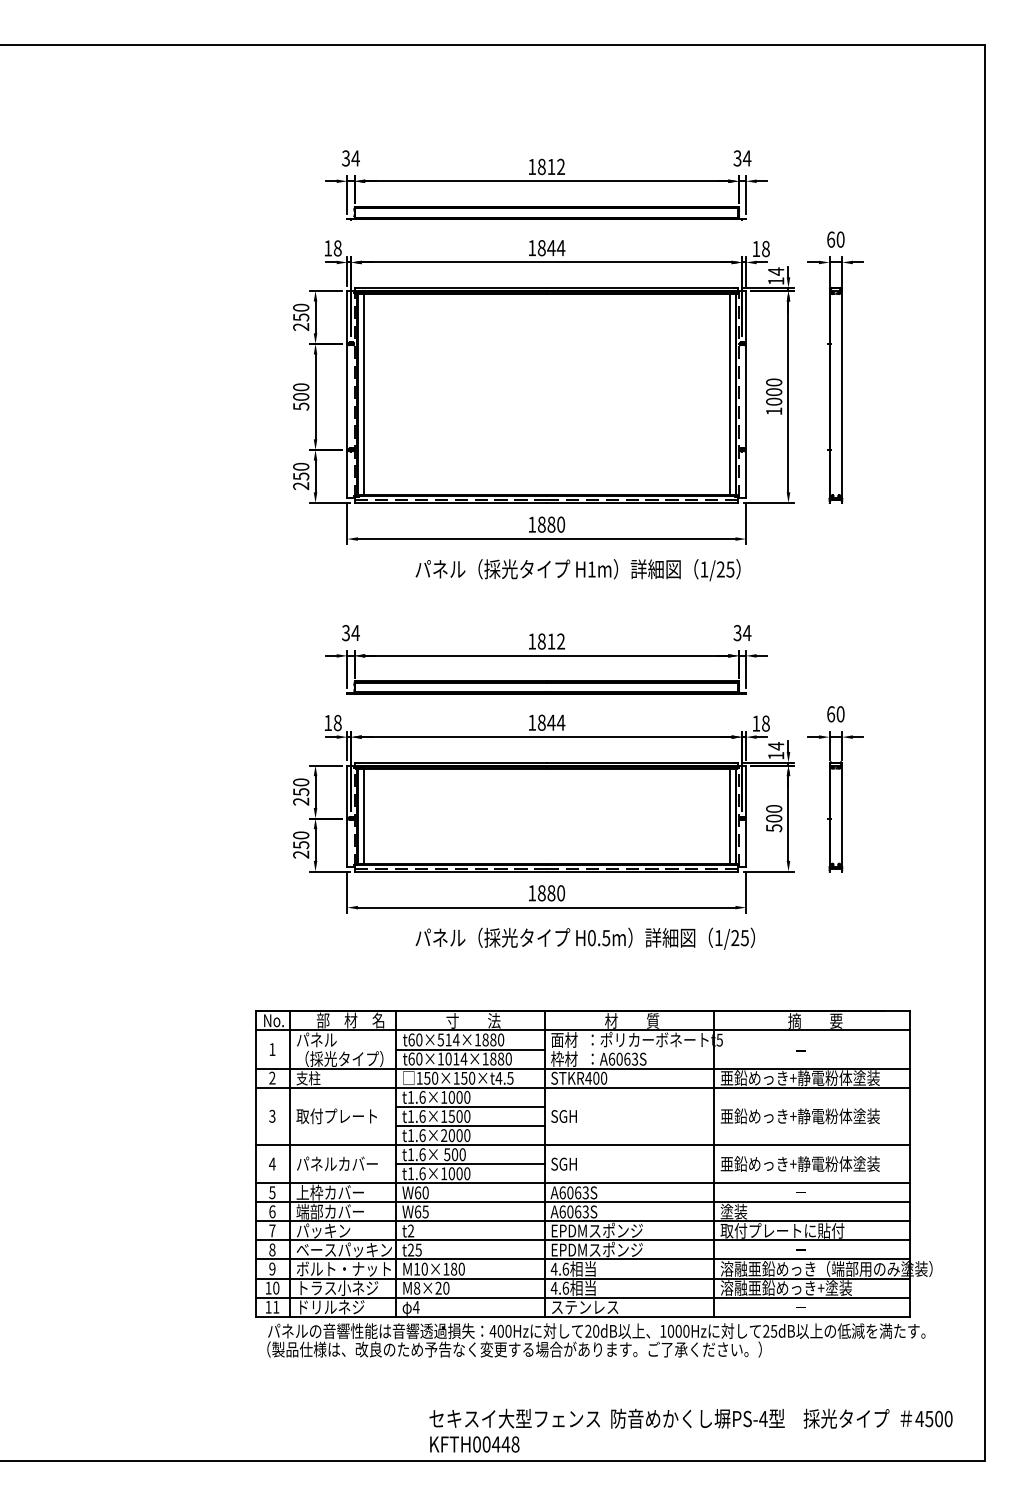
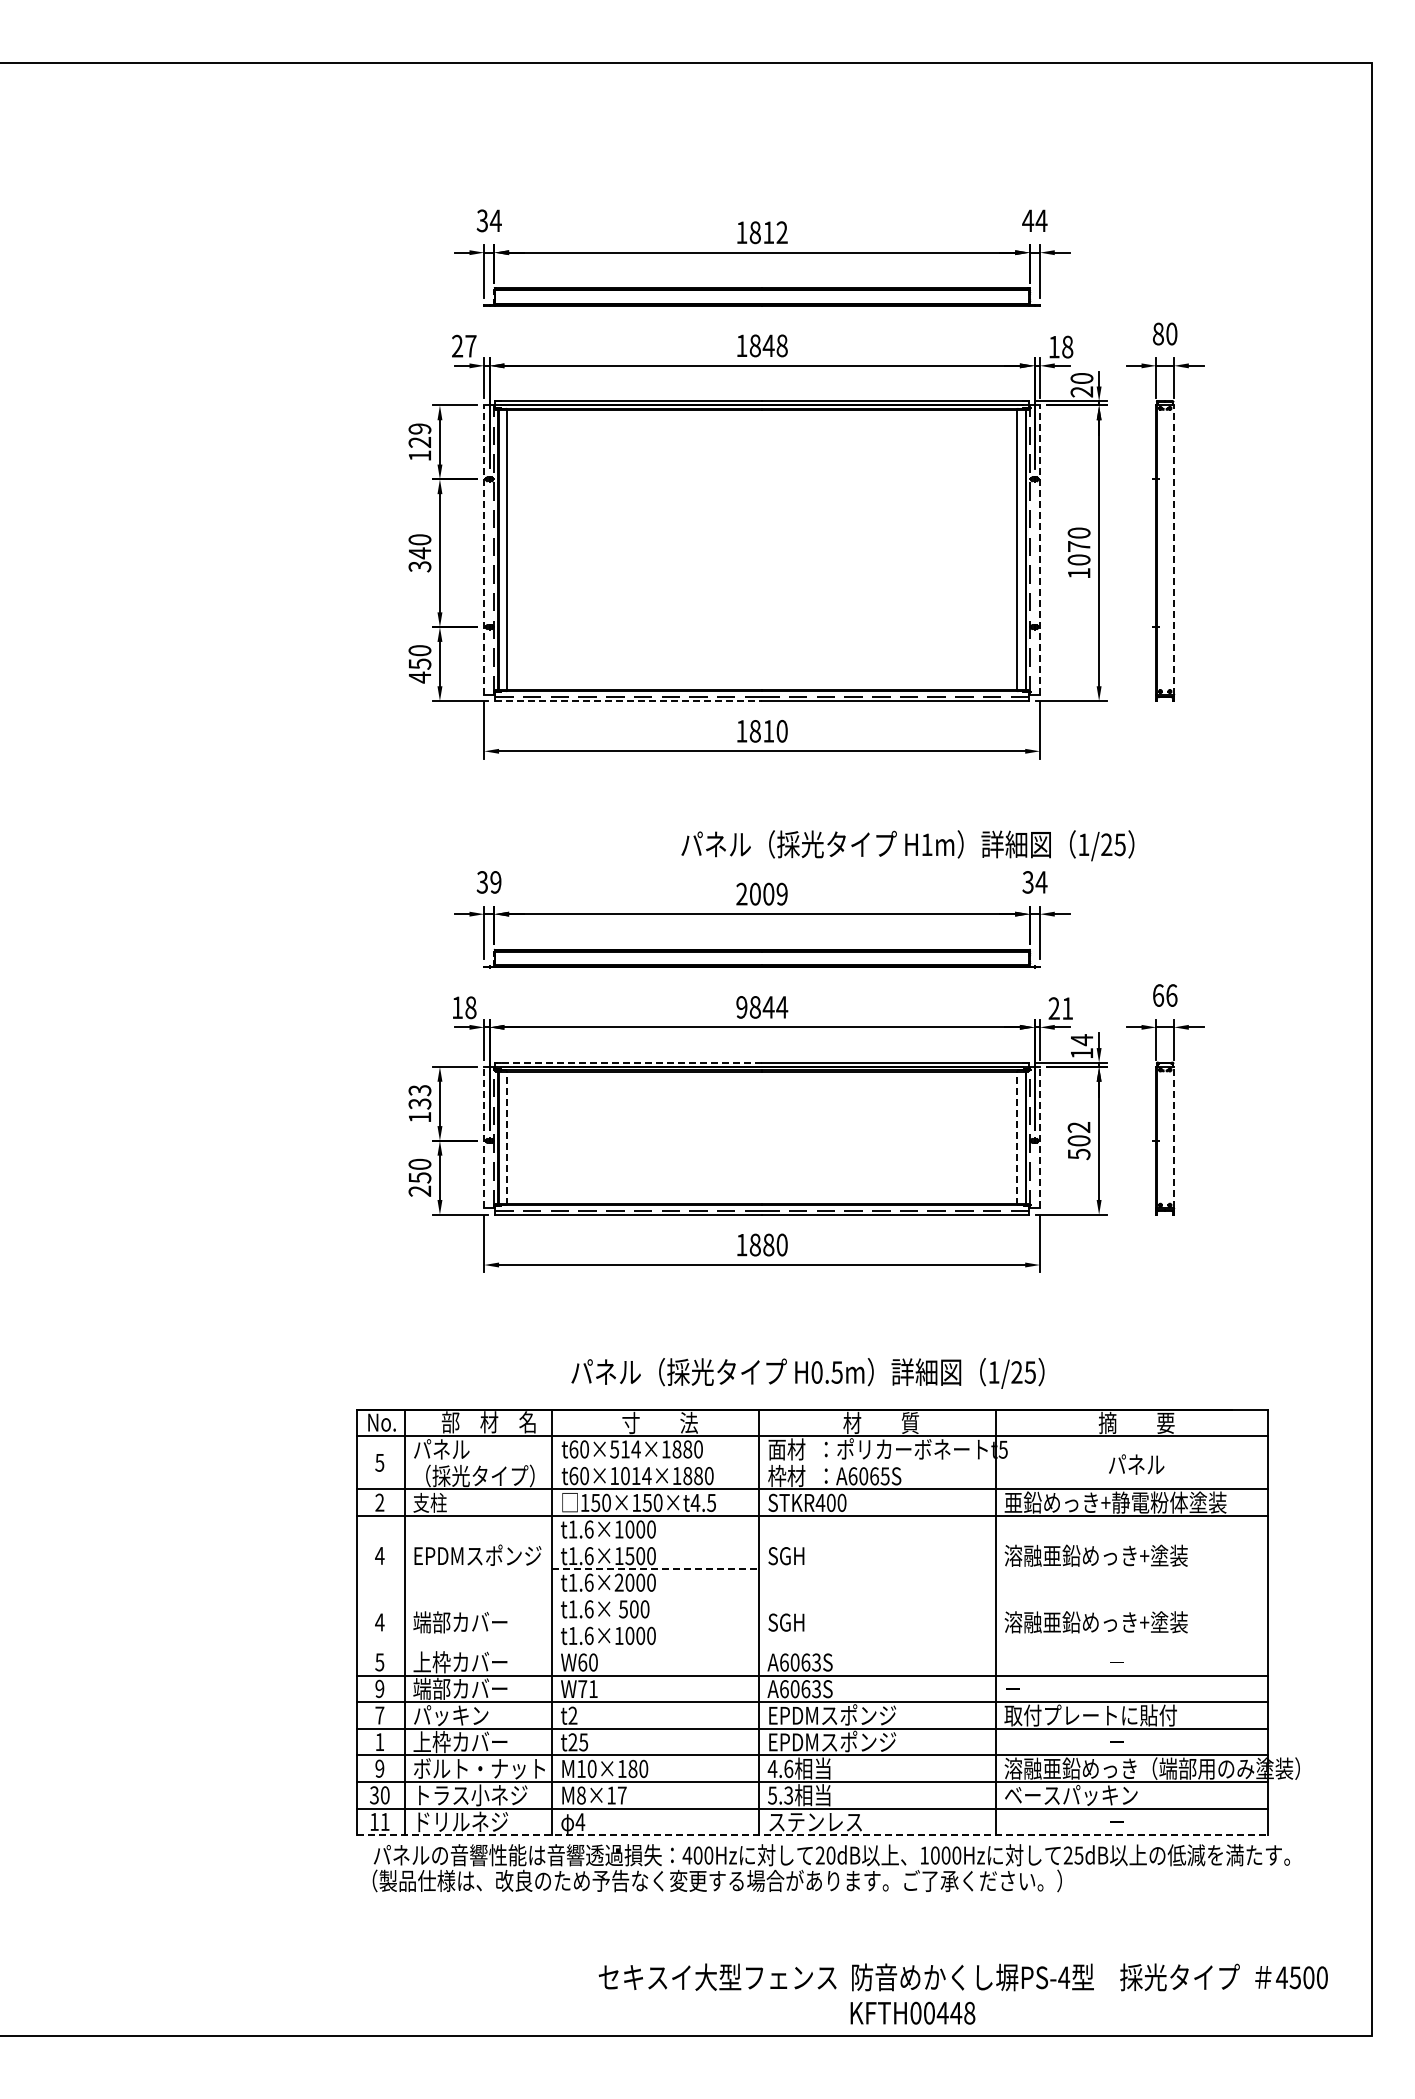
text: (737, 158) -> (1028, 220), 34 -> 44
text: (831, 239) -> (1158, 333), 60 -> 80
text: (333, 247) -> (464, 345), 18 -> 27
text: (561, 247) -> (782, 345), 1844 -> 1848
text: (775, 275) -> (1081, 384), 14 -> 20
text: (300, 317) -> (419, 442), 250 -> 129
text: (773, 392) -> (1078, 546), 1000 -> 1070
line: (347, 394) -> (484, 550), solid -> dashed
line: (746, 394) -> (1040, 550), solid -> dashed
line: (842, 394) -> (1174, 550), solid -> dashed
text: (300, 401) -> (419, 559), 500 -> 340
text: (300, 486) -> (419, 677), 250 -> 450
line: (451, 503) -> (629, 701), solid -> dashed
text: (551, 524) -> (768, 731), 1880 -> 1810
text: (577, 570) -> (907, 845), moved
text: (355, 633) -> (495, 882), 34 -> 39
text: (546, 641) -> (761, 893), 1812 -> 2009
text: (840, 714) -> (1171, 995), 60 -> 66
text: (531, 722) -> (741, 1007), 1844 -> 9844
text: (760, 723) -> (1060, 1008), 18 -> 21
line: (450, 762) -> (628, 1062), solid -> dashed
text: (300, 791) -> (419, 1103), 250 -> 133
text: (773, 808) -> (1078, 1127), 500 -> 502
line: (347, 816) -> (484, 1137), solid -> dashed
line: (364, 816) -> (507, 1137), solid -> dashed
line: (729, 816) -> (1017, 1137), solid -> dashed
line: (746, 816) -> (1040, 1137), solid -> dashed
line: (842, 816) -> (1174, 1137), solid -> dashed
text: (584, 938) -> (807, 1373), moved
text: (272, 1049) -> (379, 1462), 1 -> 5
line: (470, 1049) -> (655, 1462), removed
text: (815, 1050) -> (1136, 1464), － -> パネル
text: (635, 1058) -> (885, 1475), A6063S -> A6065S
line: (470, 1106) -> (655, 1542), removed
text: (272, 1116) -> (379, 1555), 3 -> 4
text: (342, 1116) -> (477, 1555), 取付プレート -> EPDMスポンジ
text: (800, 1116) -> (1115, 1555), 亜鉛めっき+静電粉体塗装 -> 溶融亜鉛めっき+塗装
line: (470, 1126) -> (656, 1569), solid -> dashed
line: (582, 1144) -> (812, 1595), removed
text: (336, 1164) -> (469, 1622), パネルカバー -> 端部カバー
line: (470, 1164) -> (655, 1622), removed
text: (800, 1164) -> (1115, 1622), 亜鉛めっき+静電粉体塗装 -> 溶融亜鉛めっき+塗装
line: (582, 1182) -> (812, 1648), removed
text: (272, 1211) -> (379, 1688), 6 -> 9
text: (733, 1211) -> (1022, 1688), 塗装 -> －
text: (421, 1212) -> (587, 1689), W65 -> W71
text: (272, 1250) -> (379, 1742), 8 -> 1
text: (343, 1250) -> (479, 1742), ベースパッキン -> 上枠カバー
text: (268, 1288) -> (374, 1795), 10 -> 30
text: (442, 1288) -> (616, 1795), M8×20 -> M8×17
text: (559, 1288) -> (780, 1795), 4.6 -> 5.3
text: (785, 1288) -> (1095, 1795), 溶融亜鉛めっき+塗装 -> ベースパッキン
line: (583, 1316) -> (813, 1835), solid -> dashed
text: (474, 1443) -> (912, 2012), moved

